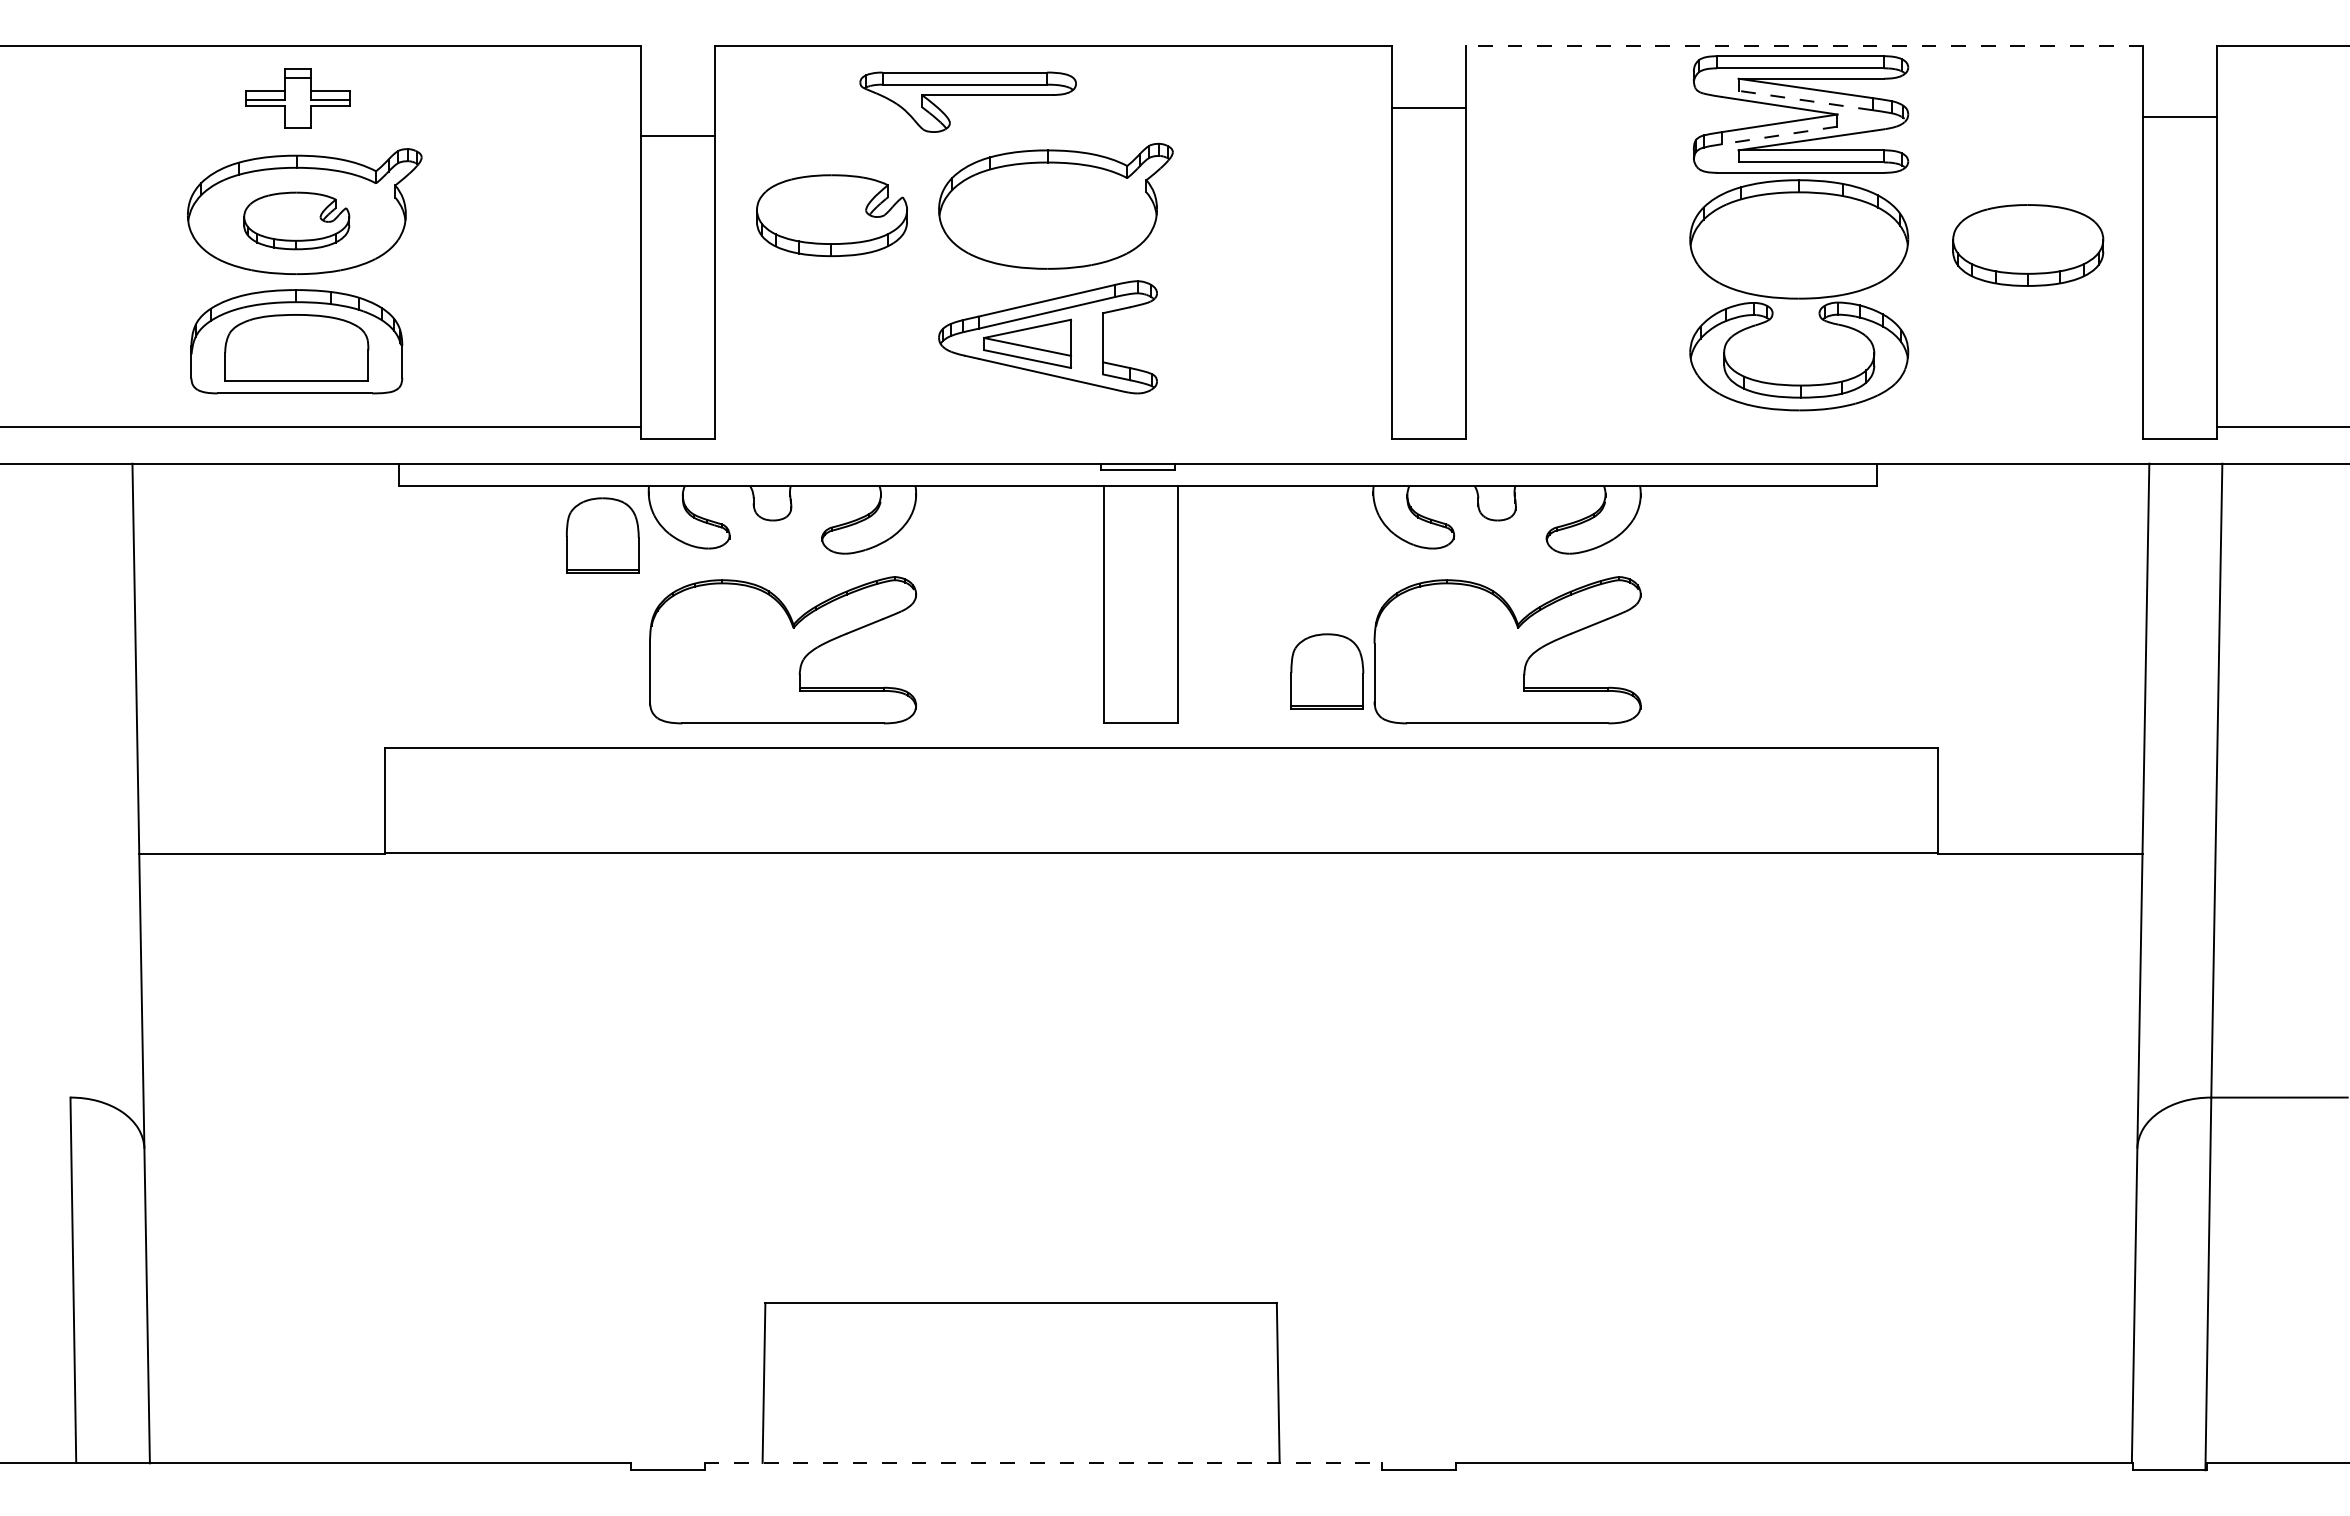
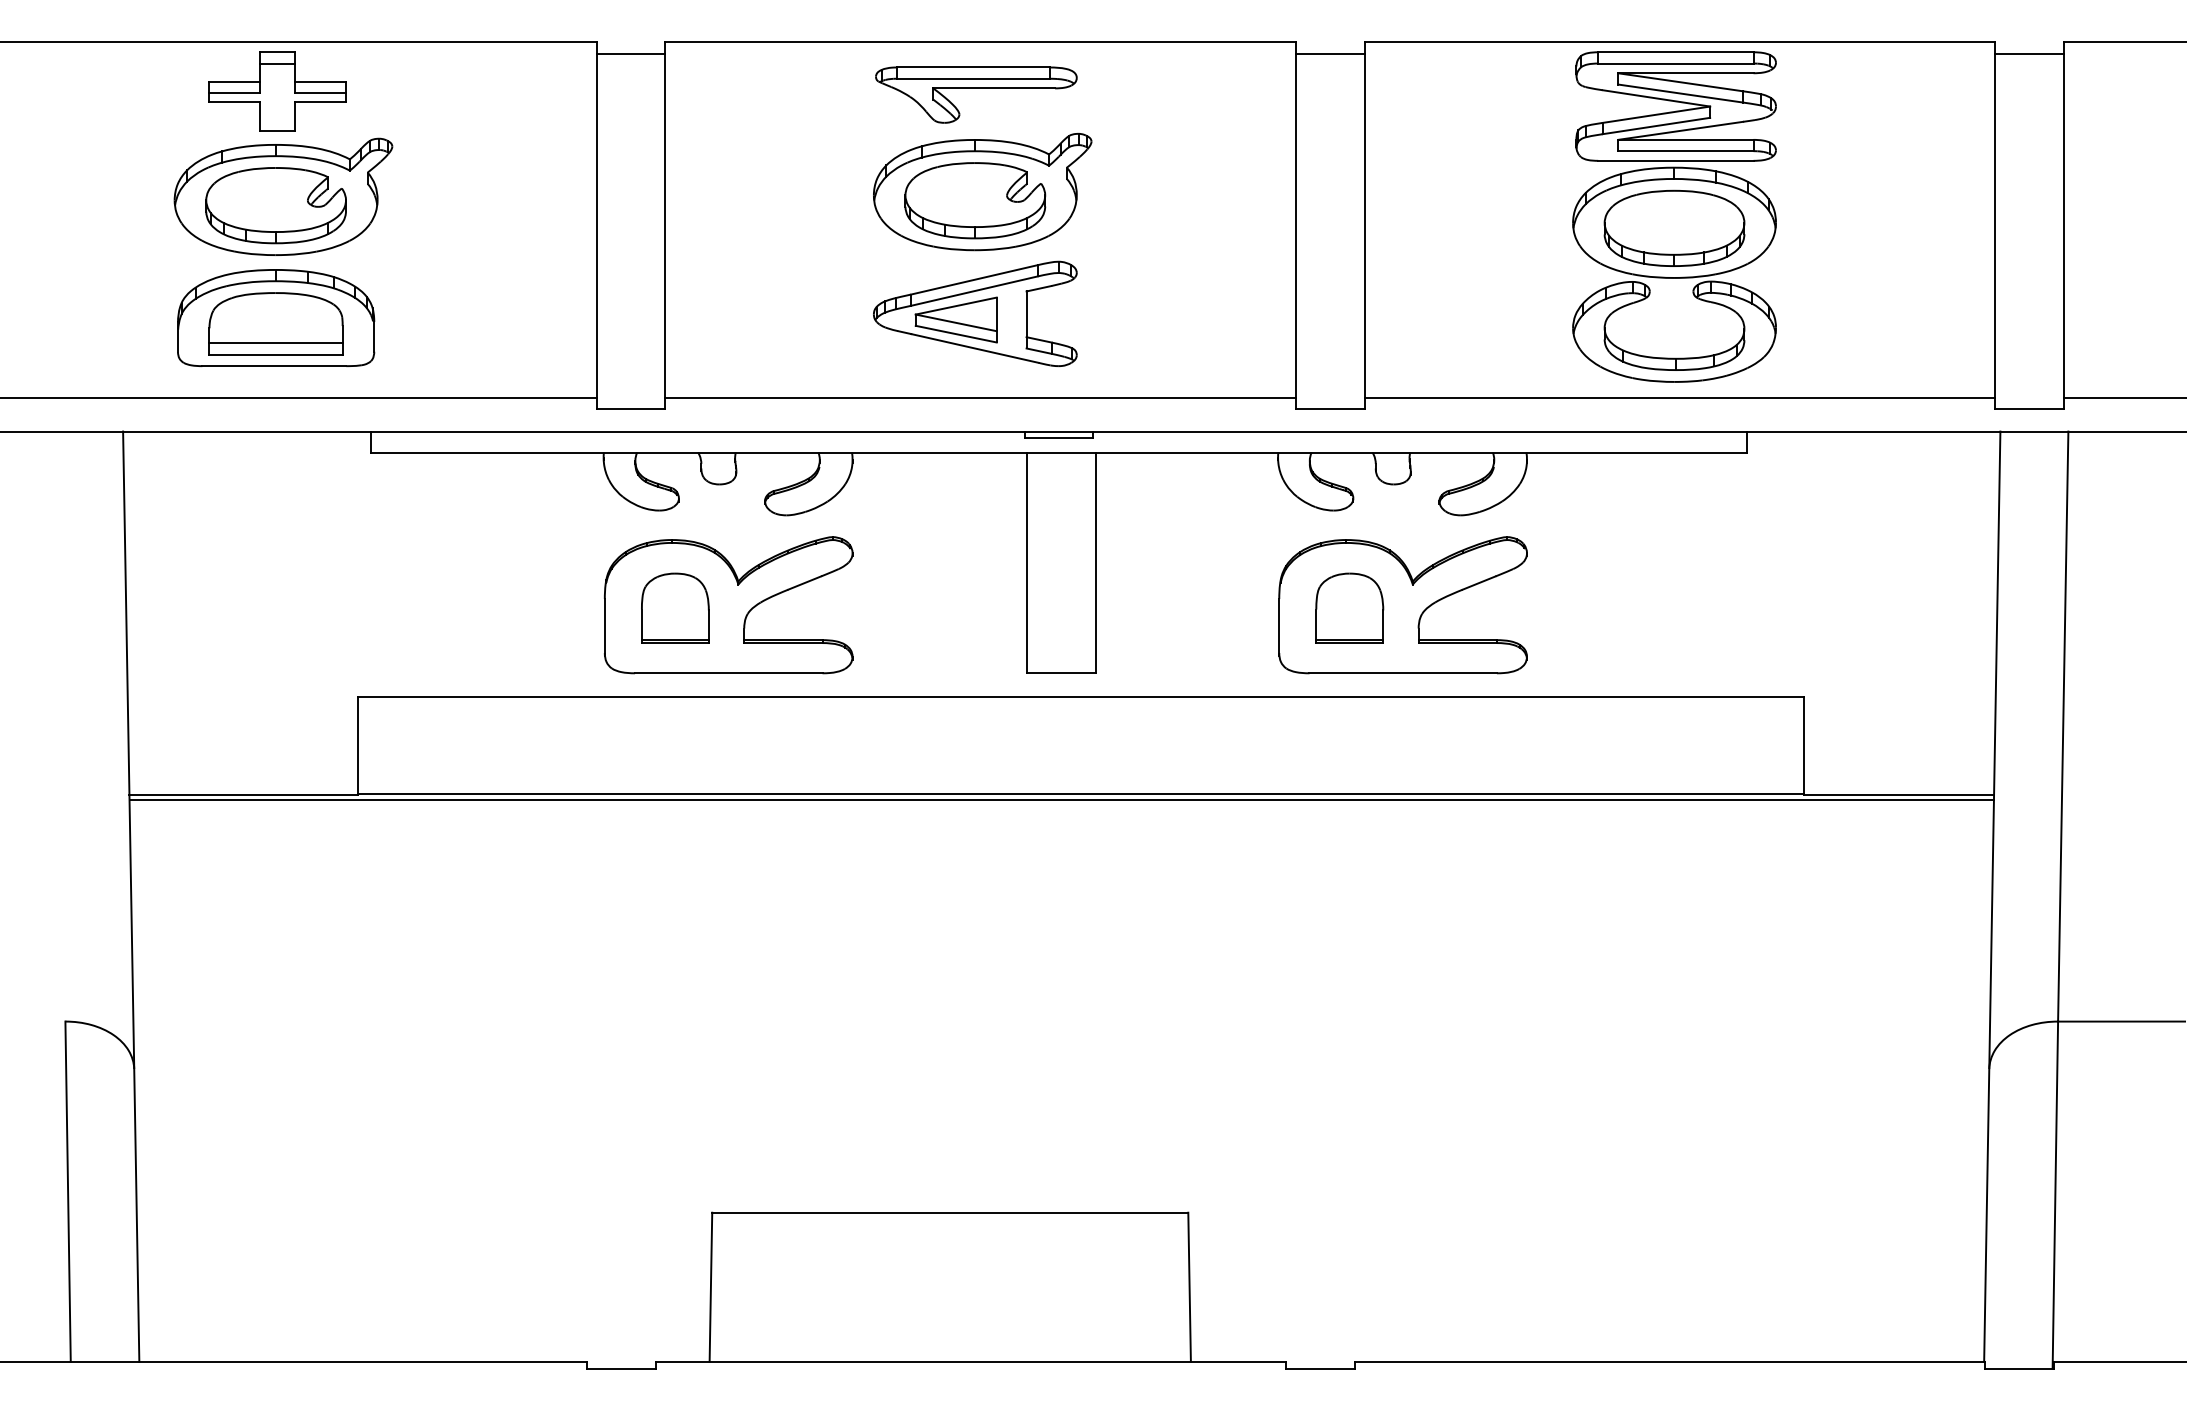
line: (1804, 45) -> (1679, 42), dashed -> solid
part: (297, 98) -> (276, 91), size x1.43
line: (1805, 100) -> (1680, 93), dashed -> solid
part: (967, 101) -> (975, 94), moved
line: (1429, 107) -> (1330, 53), moved
line: (2180, 116) -> (2029, 53), moved
line: (678, 135) -> (631, 53), moved
line: (1779, 135) -> (1656, 126), dashed -> solid
part: (831, 215) -> (974, 200), moved
part: (296, 220) -> (275, 205), size x1.43
part: (2028, 245) -> (1674, 228), moved
line: (296, 368) -> (275, 342), added
line: (1053, 427) -> (980, 397), added
line: (1804, 427) -> (1679, 397), added
part: (602, 535) -> (675, 608), moved
part: (1327, 671) -> (1349, 608), moved
line: (1140, 859) -> (1061, 799), added
line: (1043, 1462) -> (971, 1361), dashed -> solid

